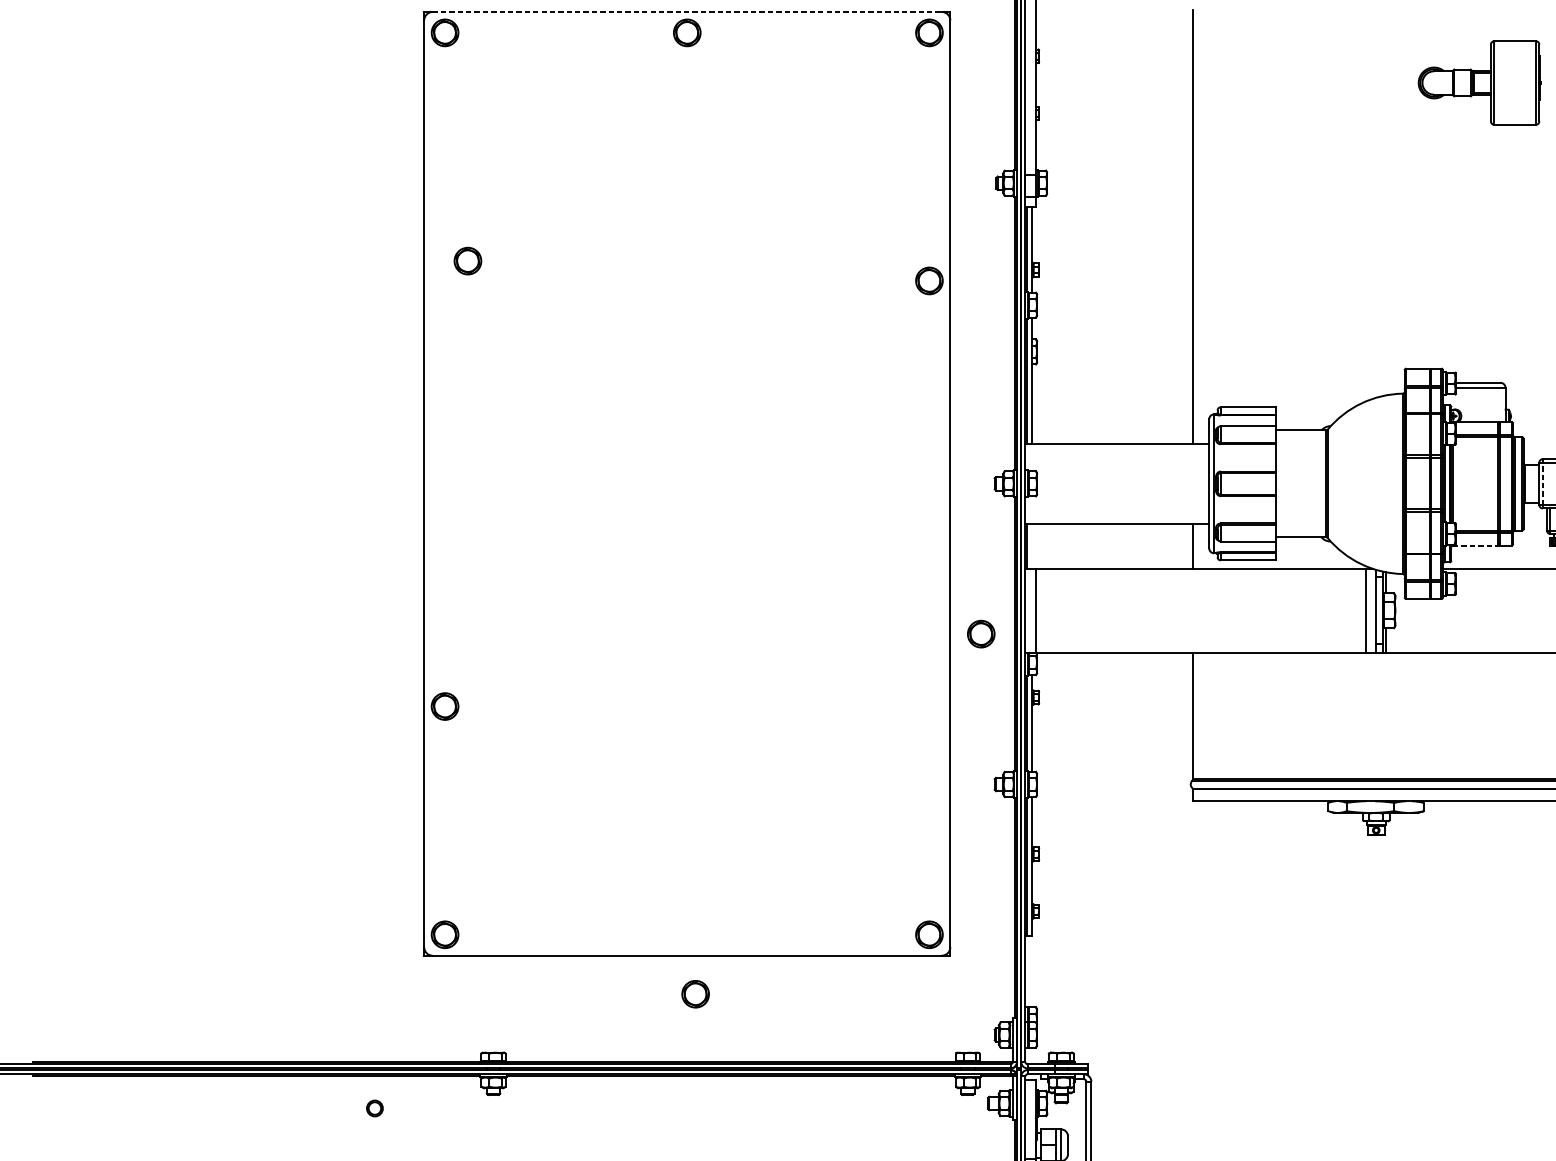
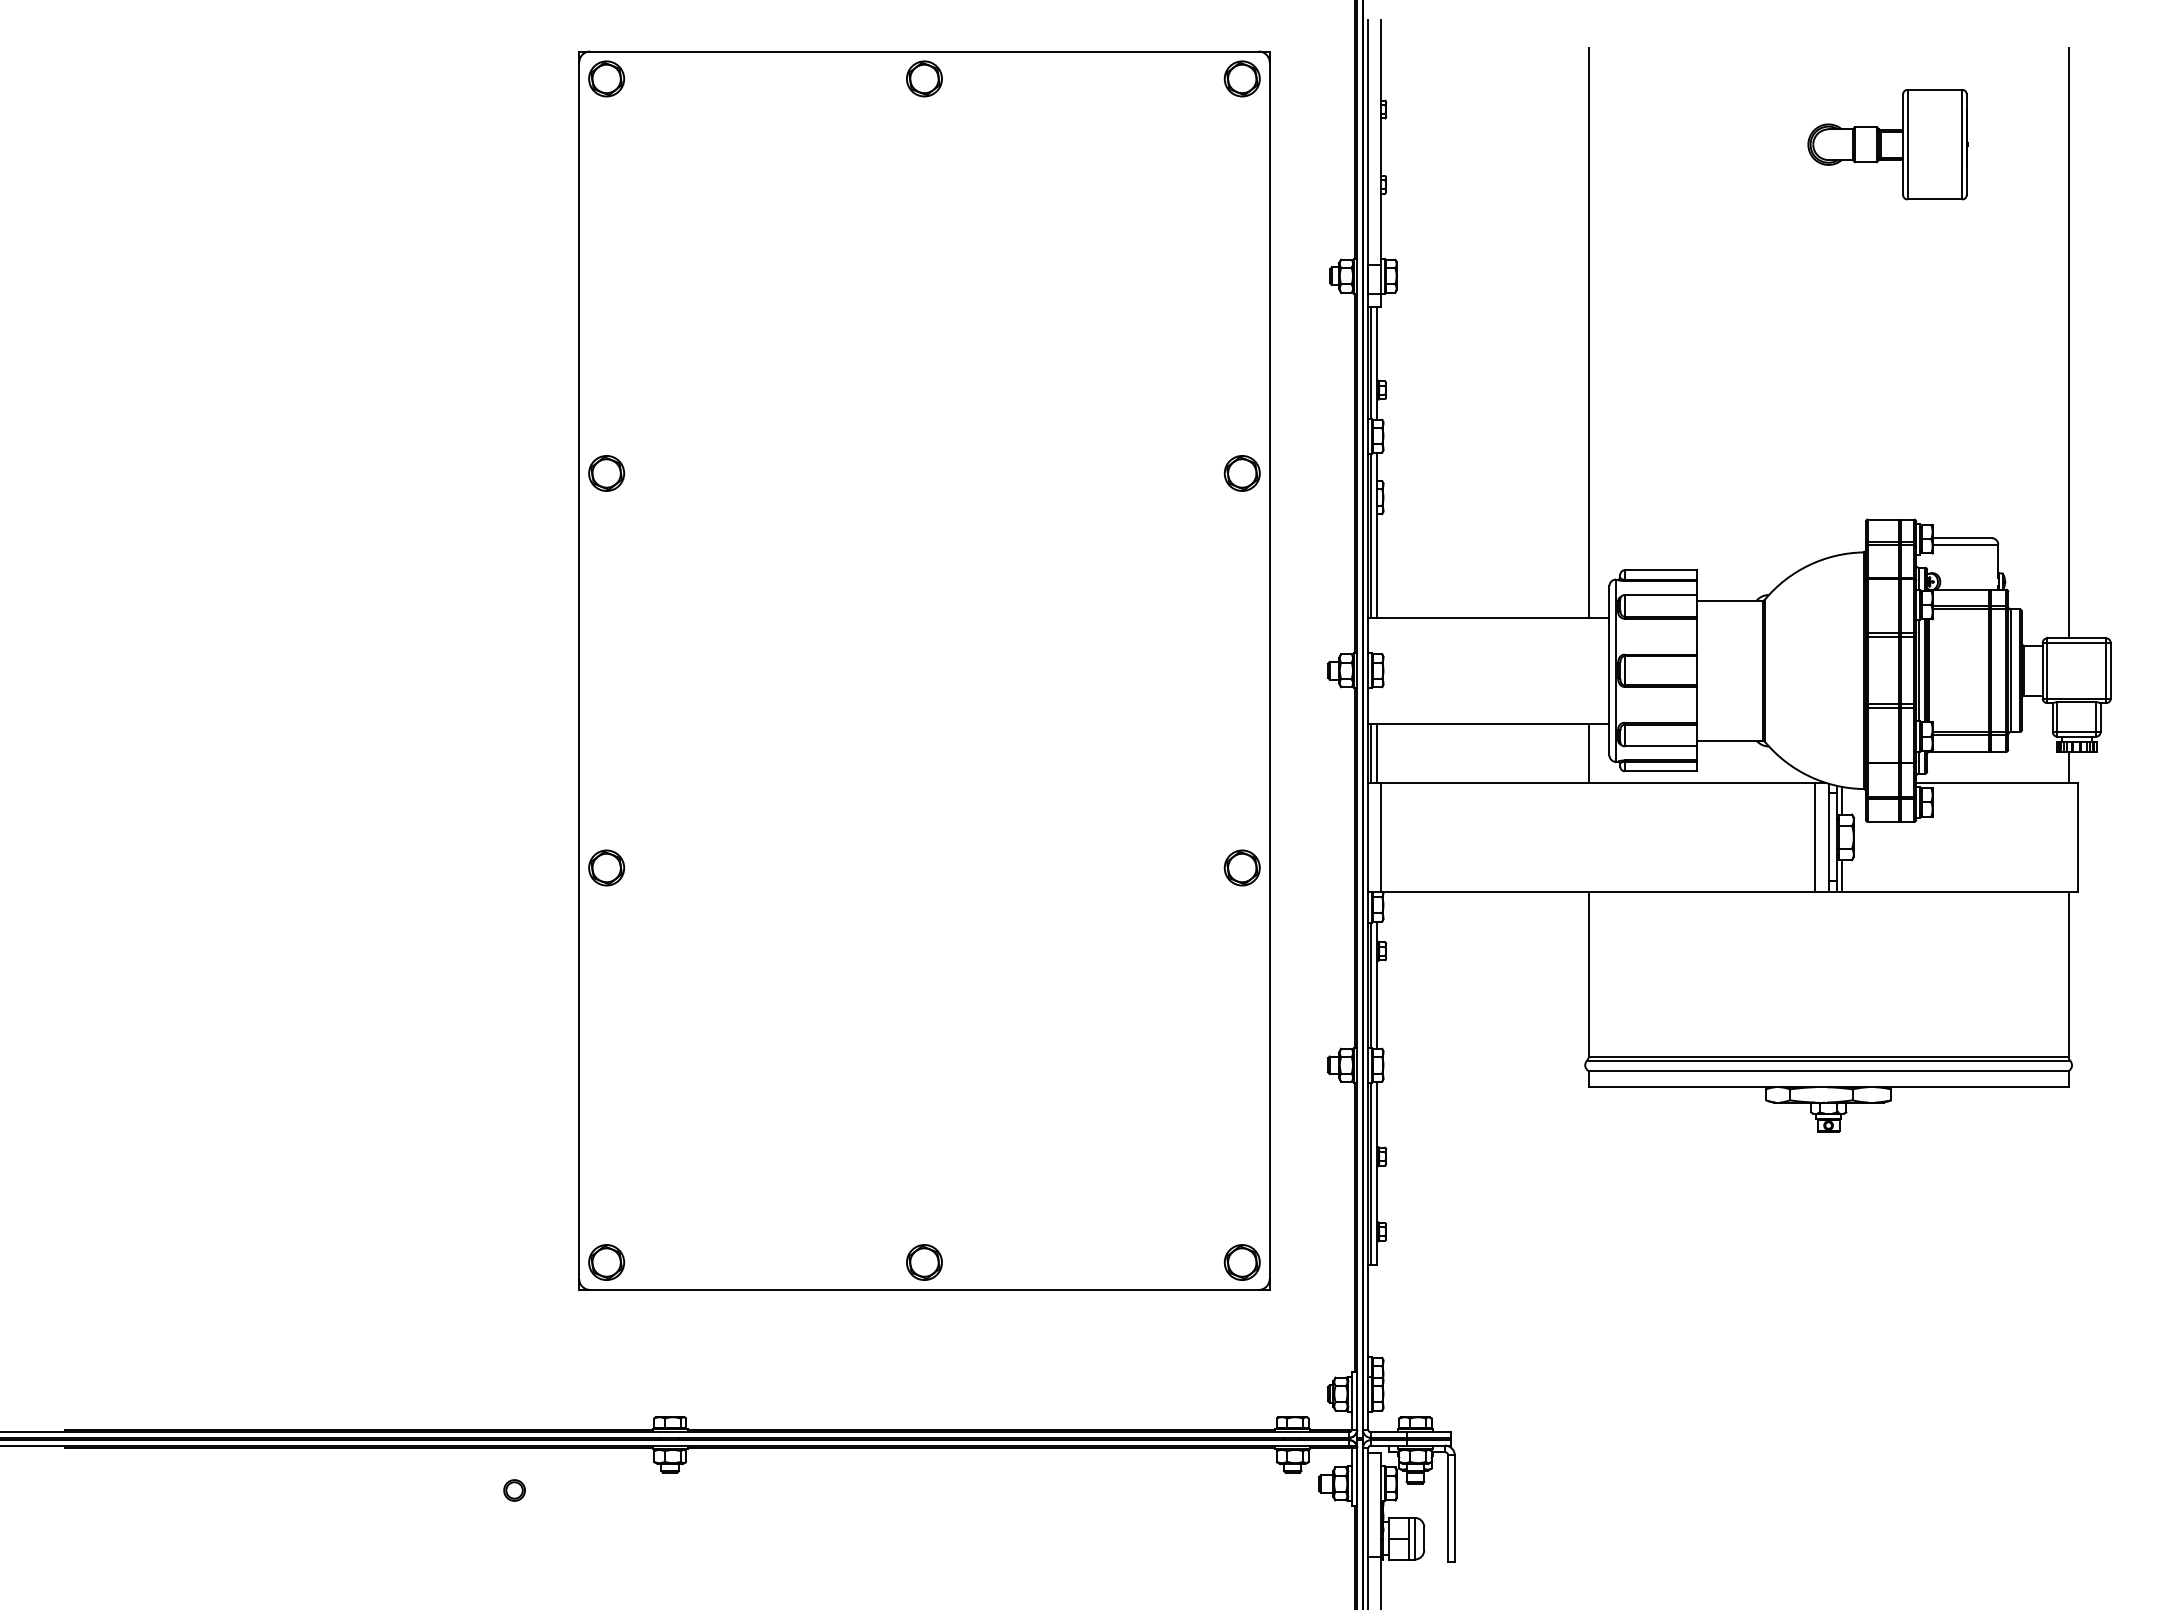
line: (687, 11) -> (924, 51), dashed -> solid
part: (1479, 82) -> (1887, 144), moved
part: (467, 261) -> (606, 473), moved
part: (928, 280) -> (1241, 473), moved
line: (1543, 483) -> (2047, 670), dashed -> solid
line: (1475, 545) -> (1959, 751), dashed -> solid
line: (1032, 546) -> (1377, 752), added
part: (980, 633) -> (1241, 867), moved
part: (444, 706) -> (606, 867), moved
part: (695, 994) -> (924, 1262), moved

